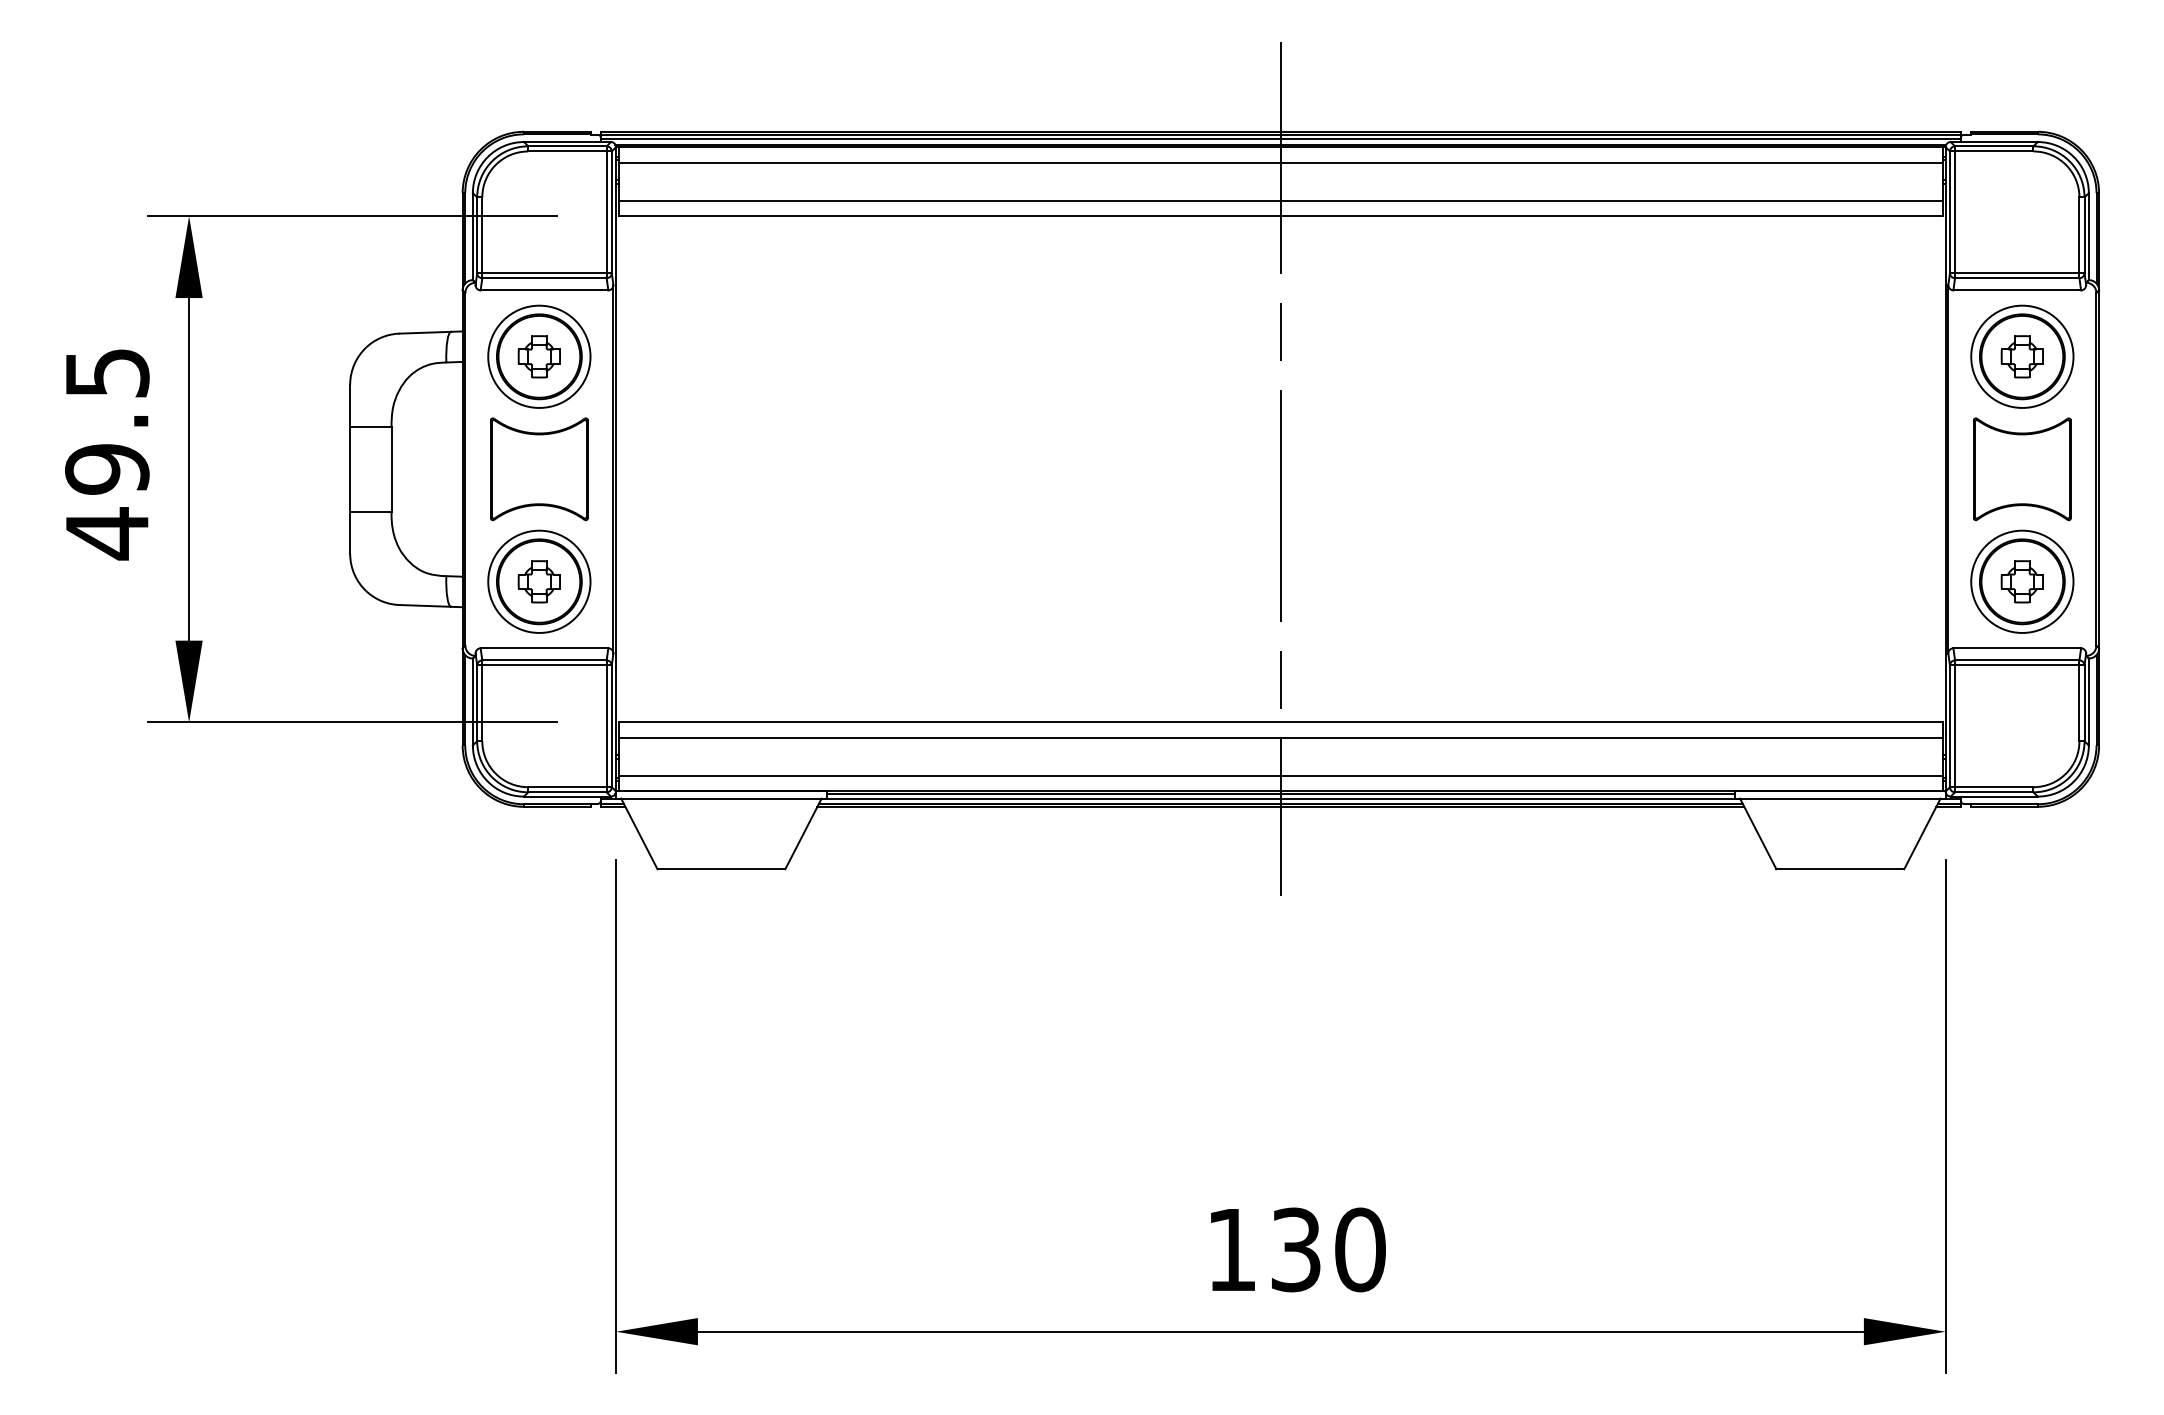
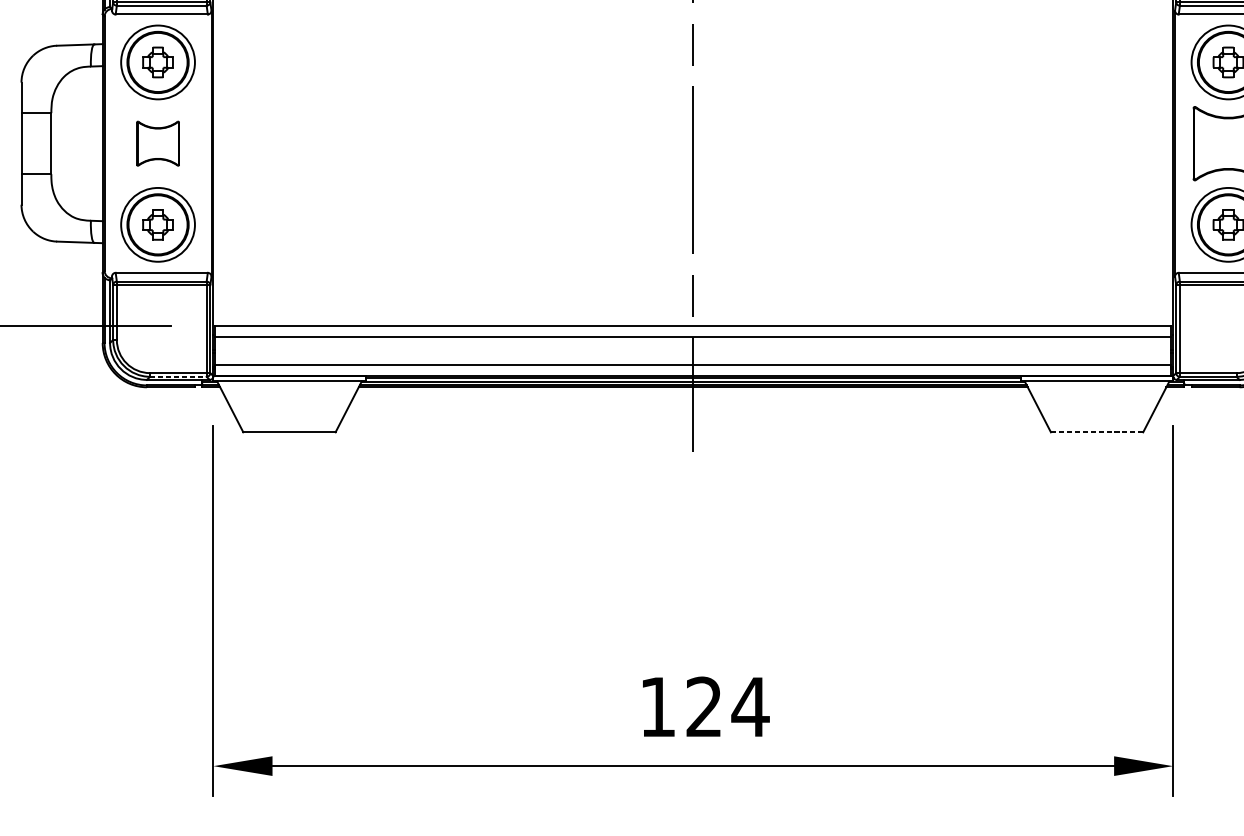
part: (539, 469) -> (158, 143), size x0.6
line: (567, 792) -> (178, 376), solid -> dashed
line: (1840, 869) -> (1097, 432), solid -> dashed
text: (1328, 1249) -> (727, 706), 130 -> 124

